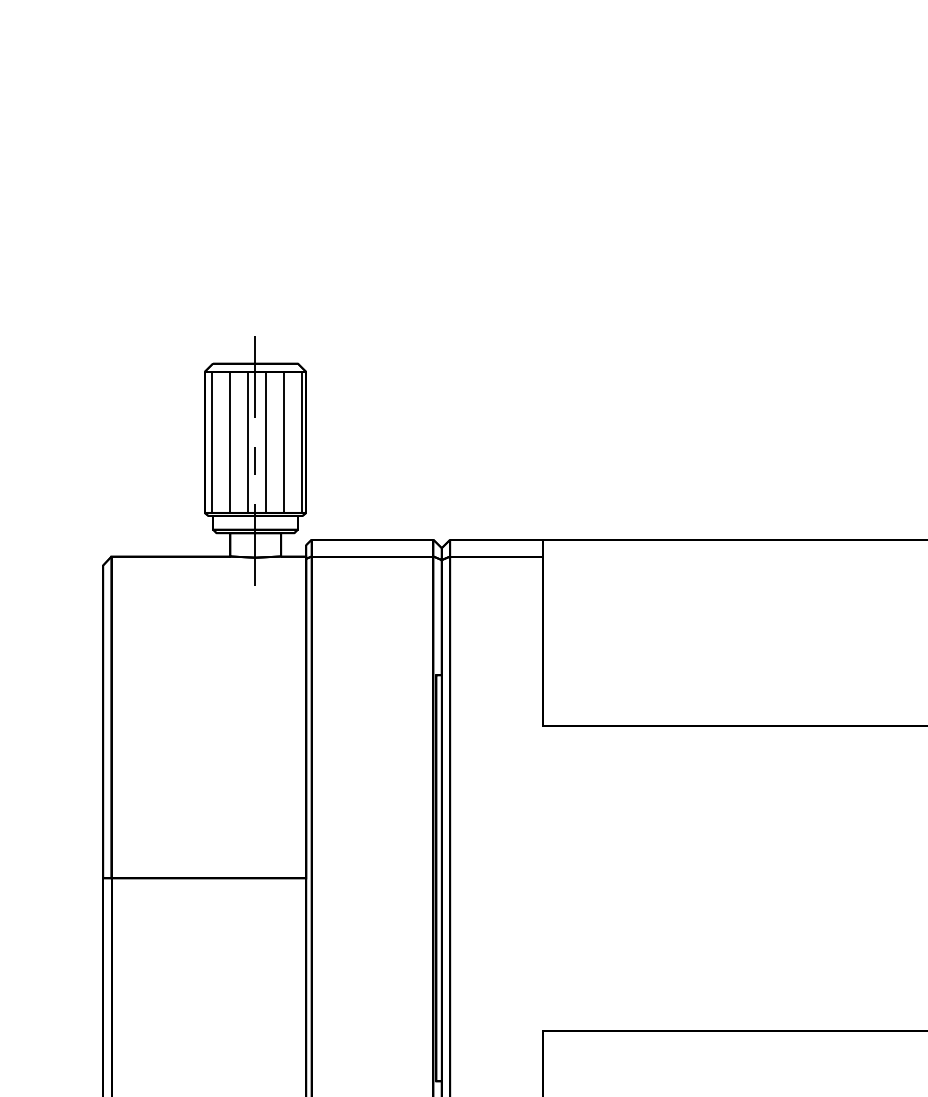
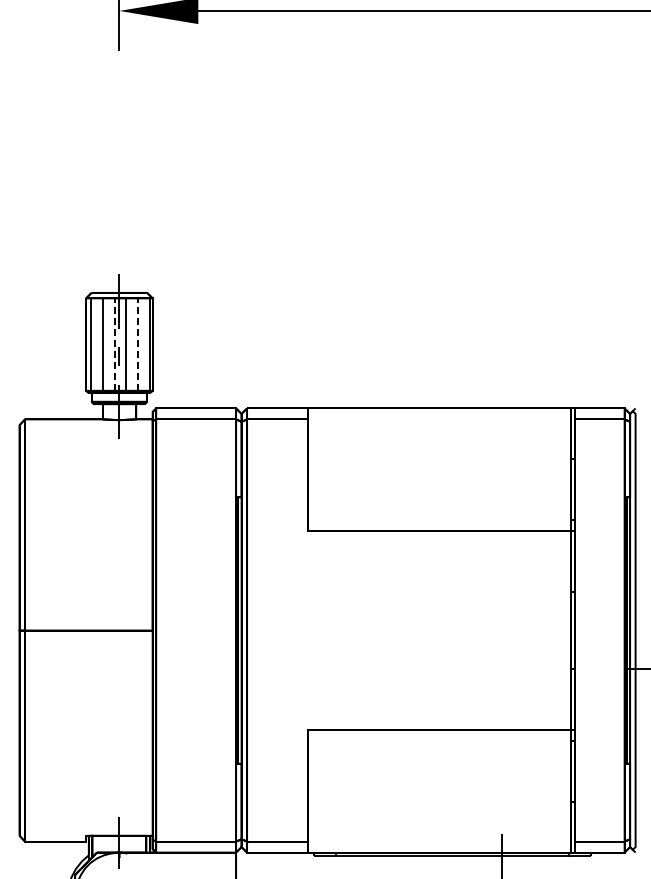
line: (248, 442) -> (114, 344), solid -> dashed
line: (284, 442) -> (138, 344), solid -> dashed

